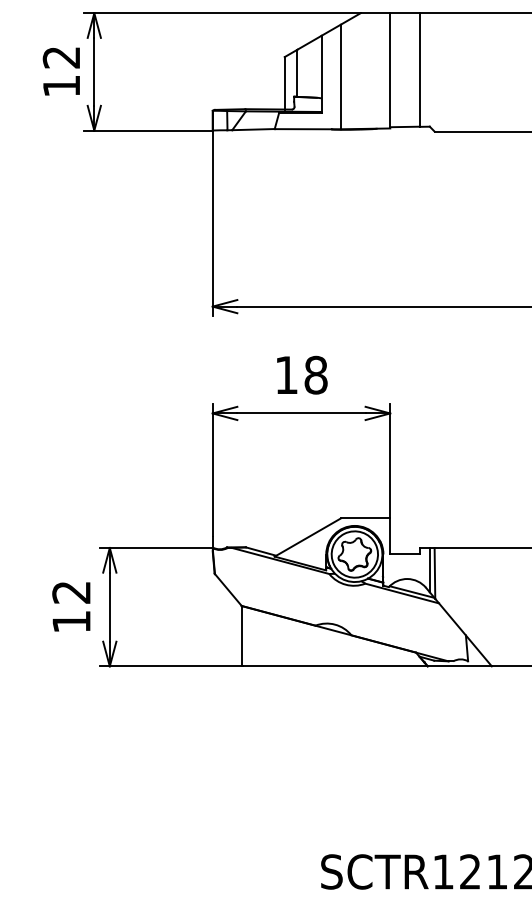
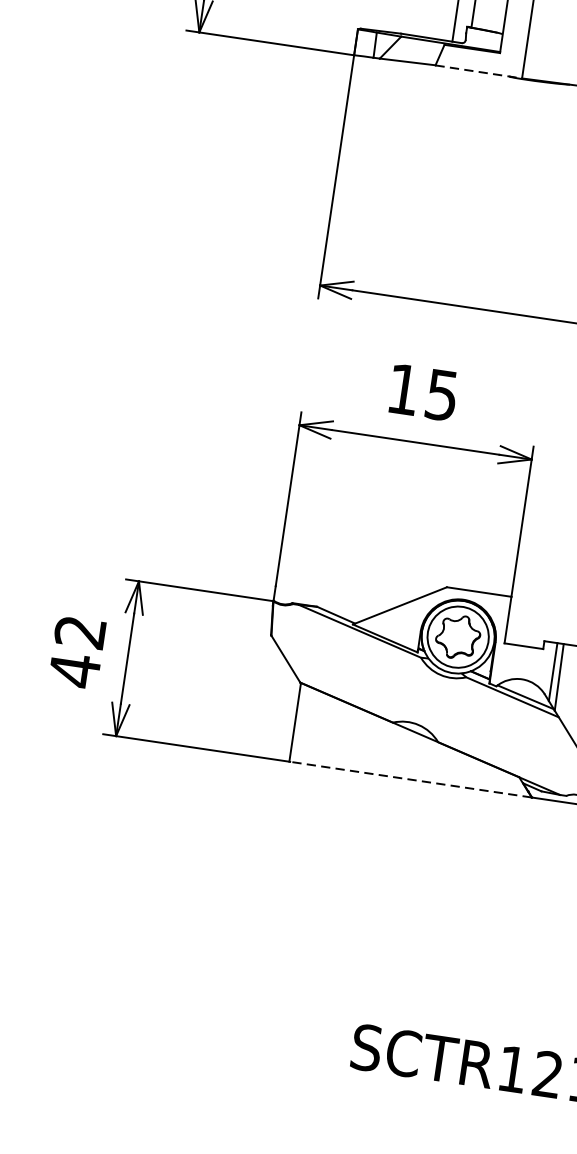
line: (308, 129) -> (479, 72), solid -> dashed
text: (315, 374) -> (441, 394), 18 -> 15
text: (71, 621) -> (74, 670), 12 -> 42
line: (334, 666) -> (409, 779), solid -> dashed

